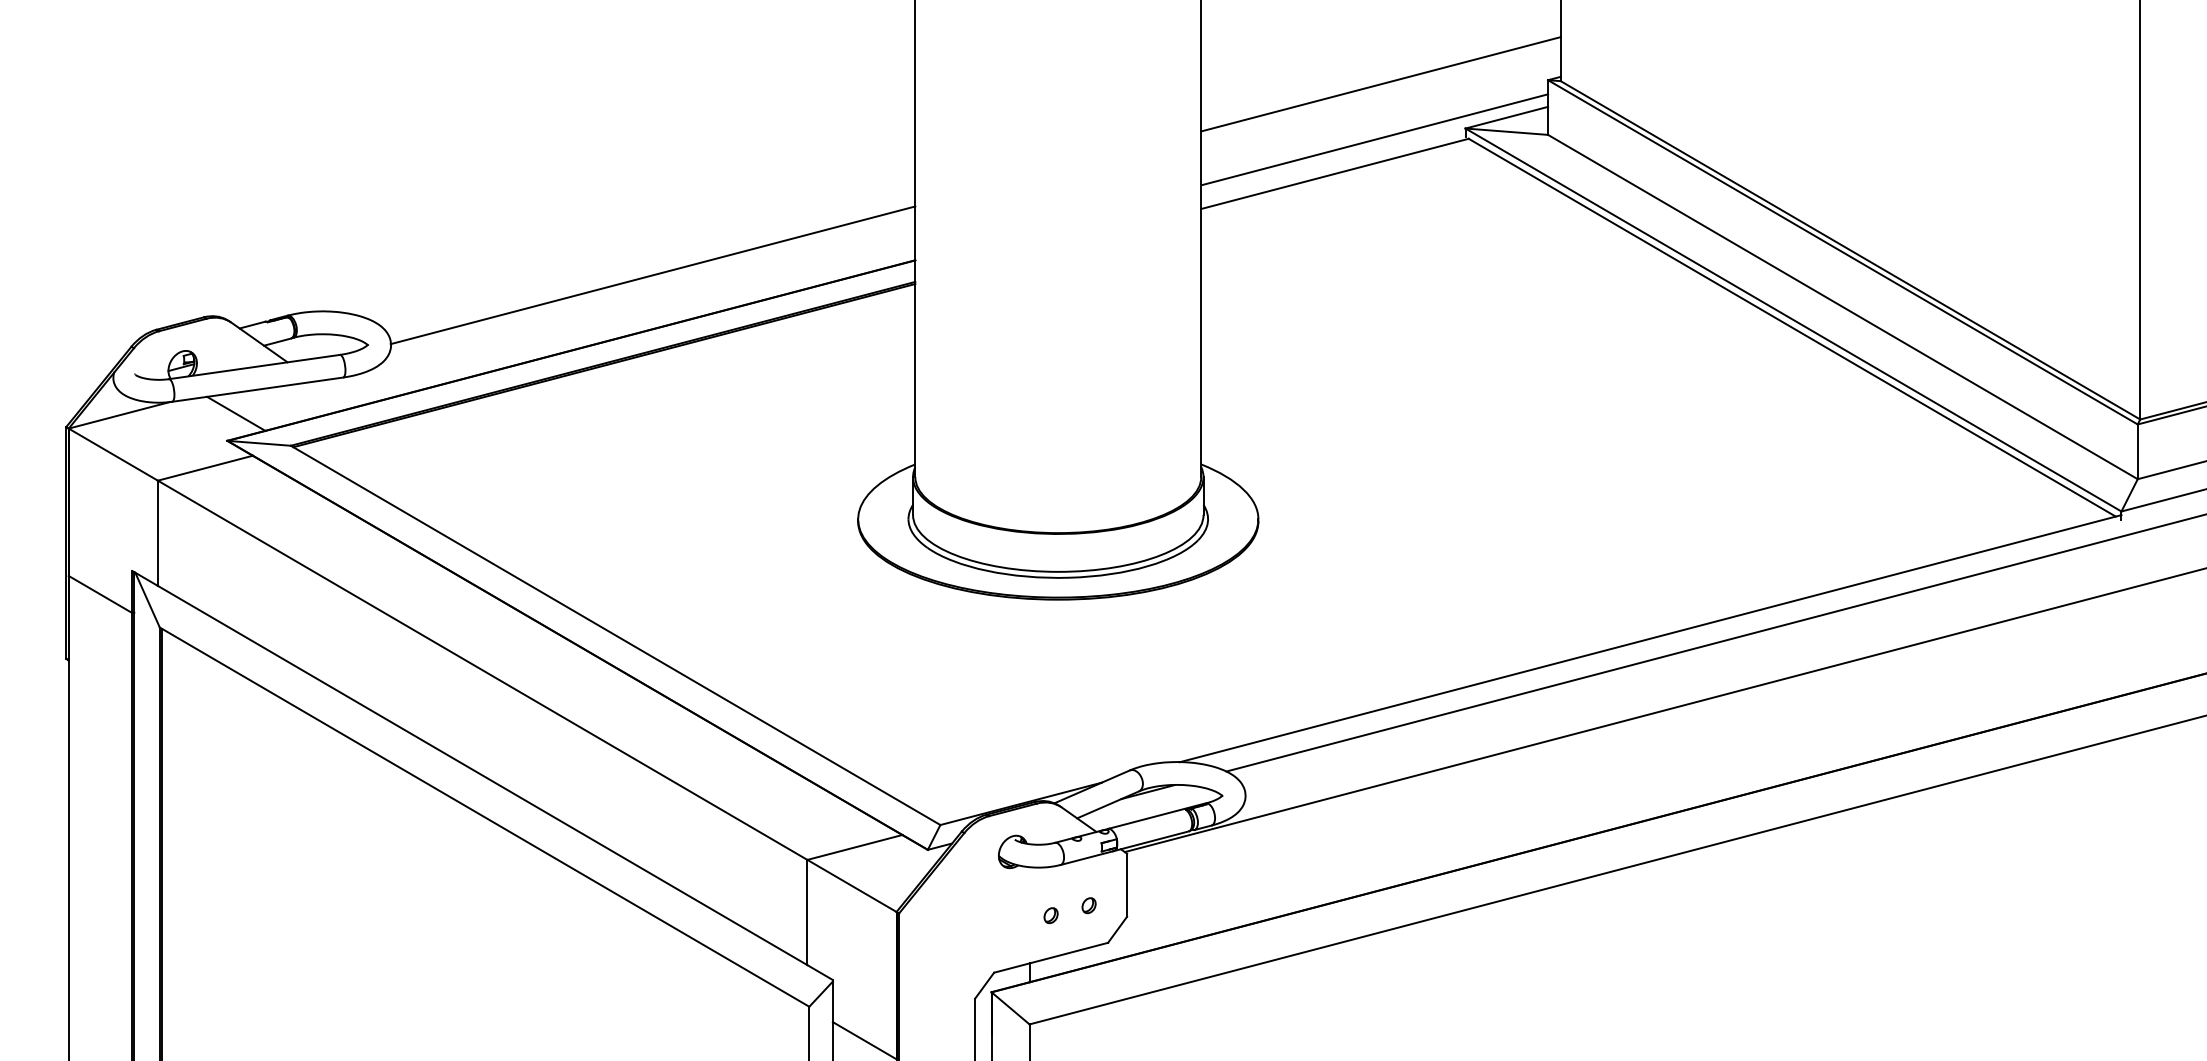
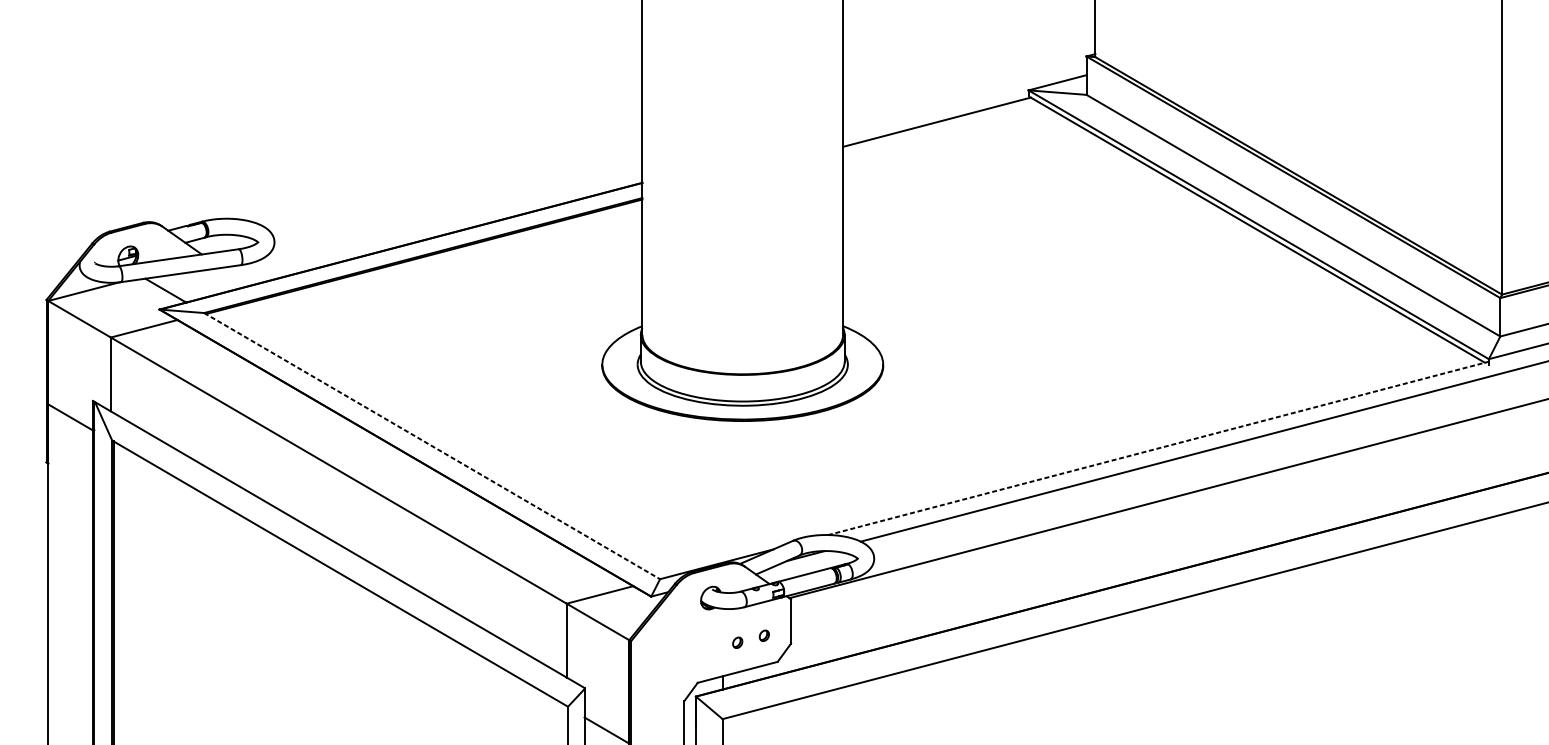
line: (1380, 84) -> (968, 59), removed
line: (1374, 139) -> (964, 98), removed
line: (652, 275) -> (457, 193), removed
line: (616, 635) -> (432, 446), solid -> dashed
line: (1650, 638) -> (1158, 448), solid -> dashed

